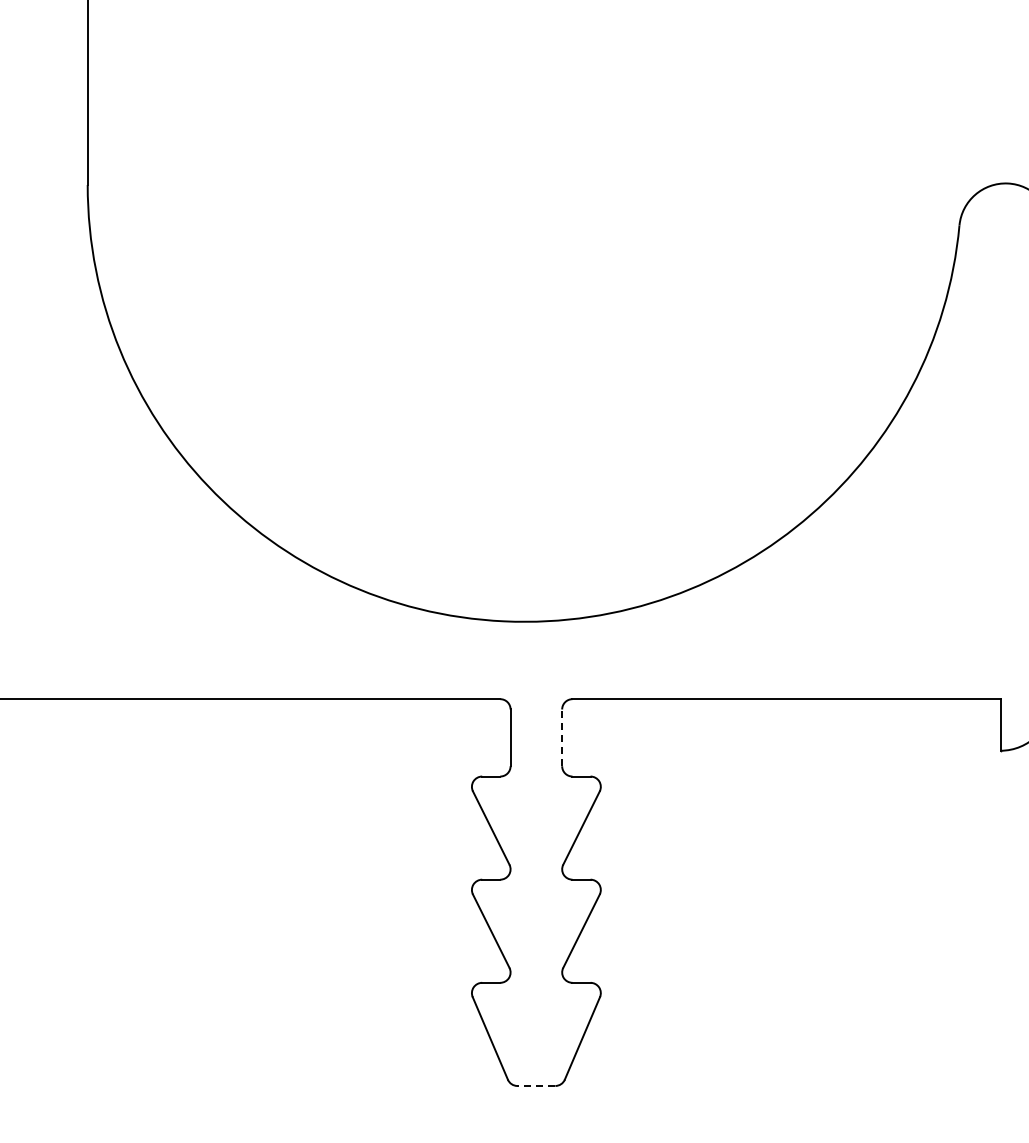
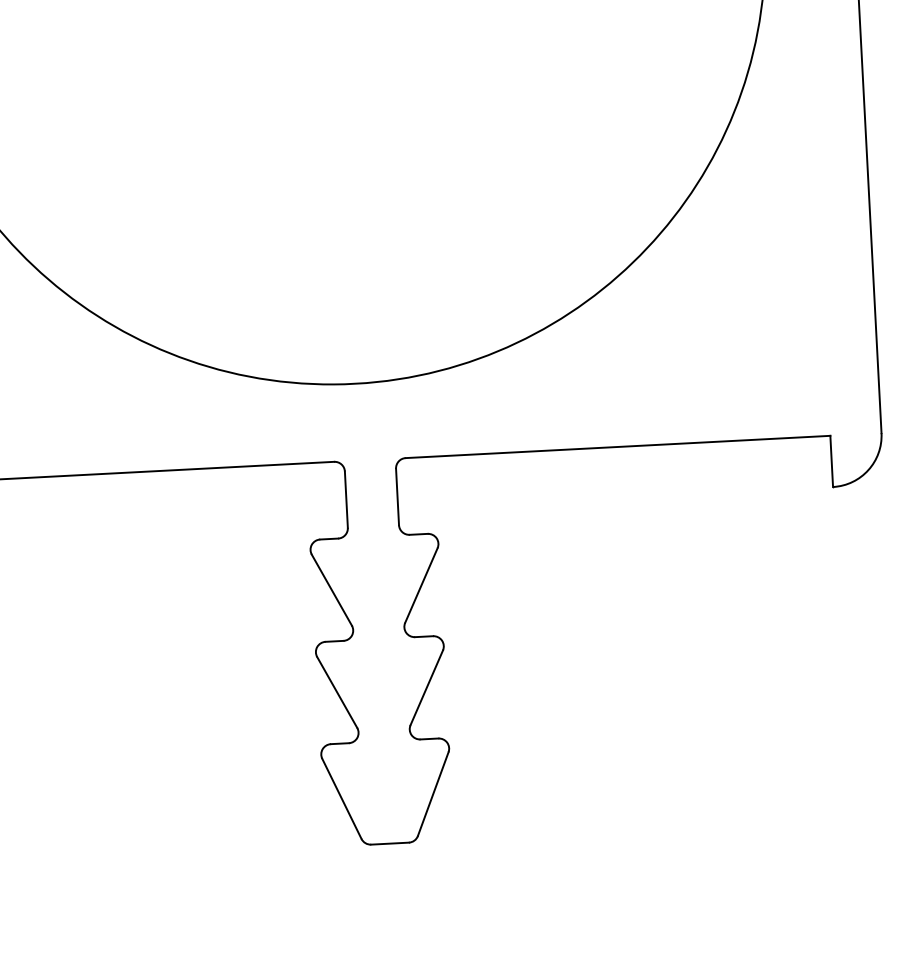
line: (562, 737) -> (397, 496), dashed -> solid
line: (536, 1085) -> (390, 843), dashed -> solid

